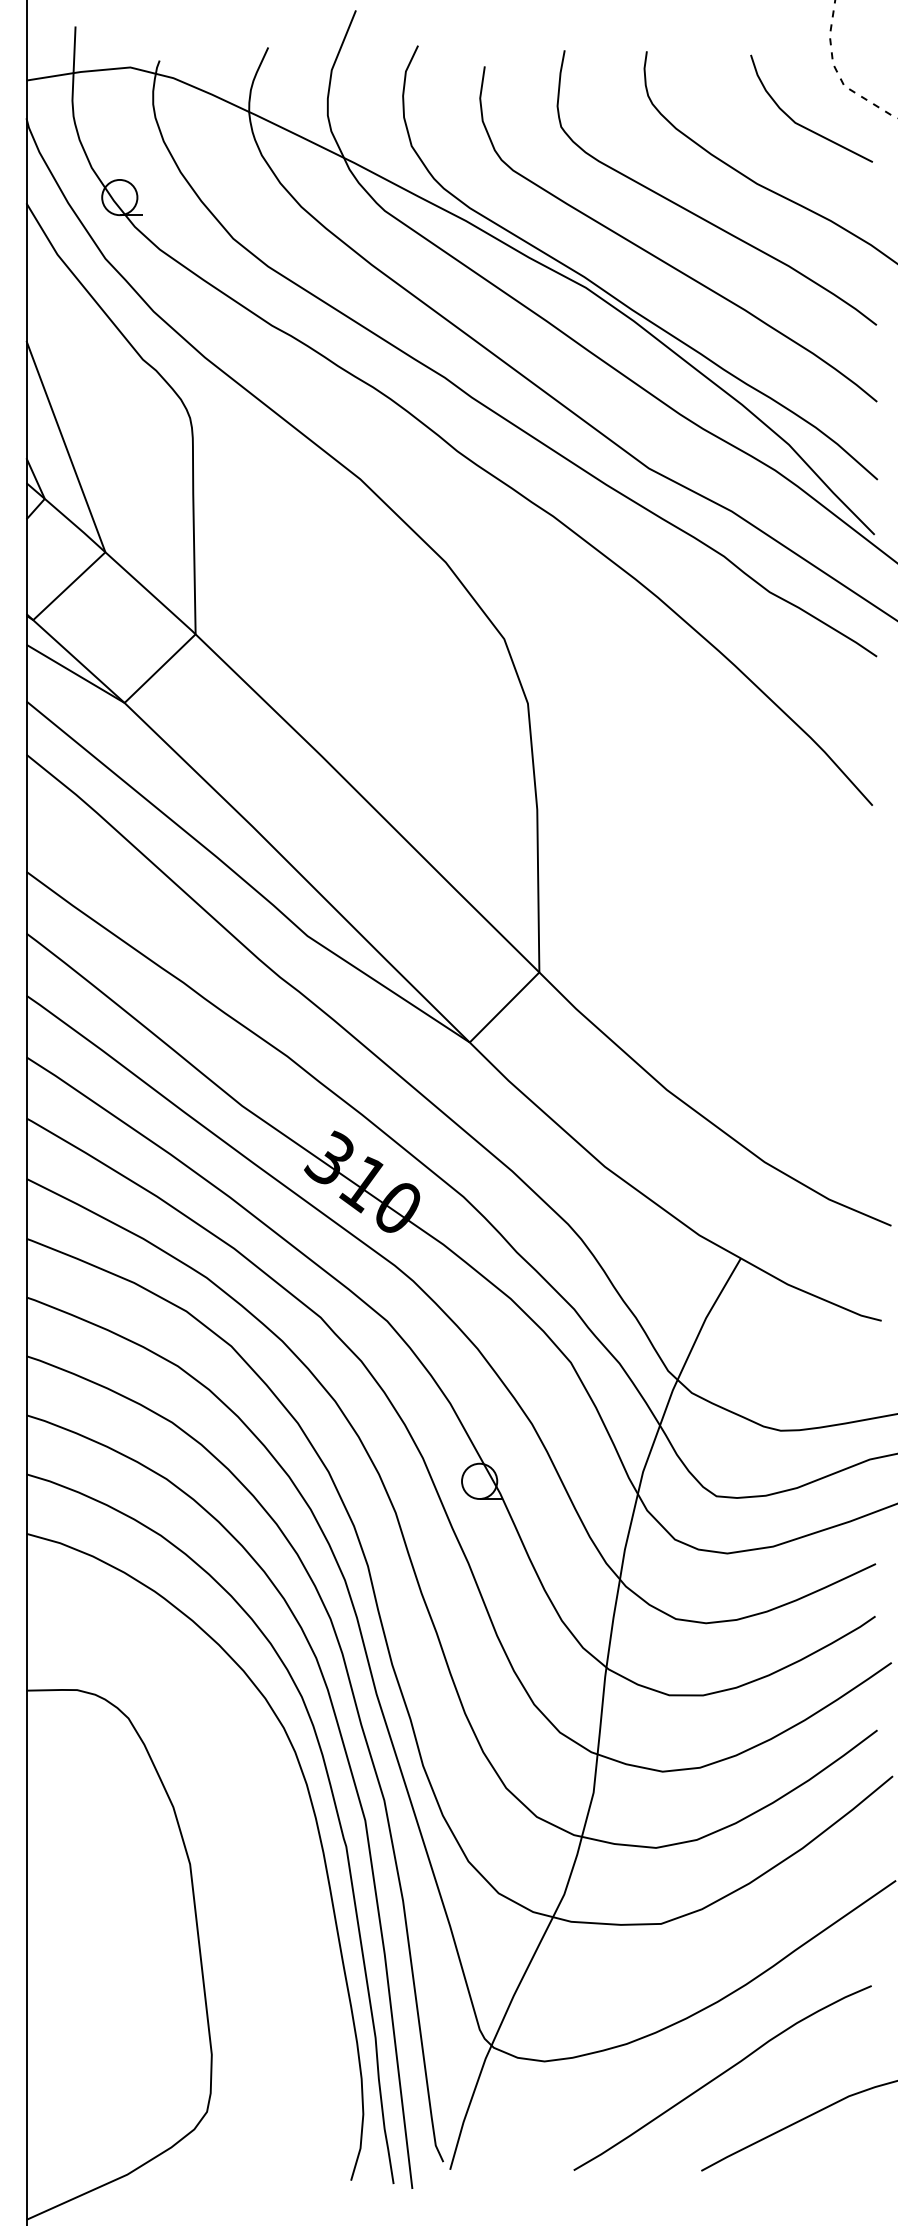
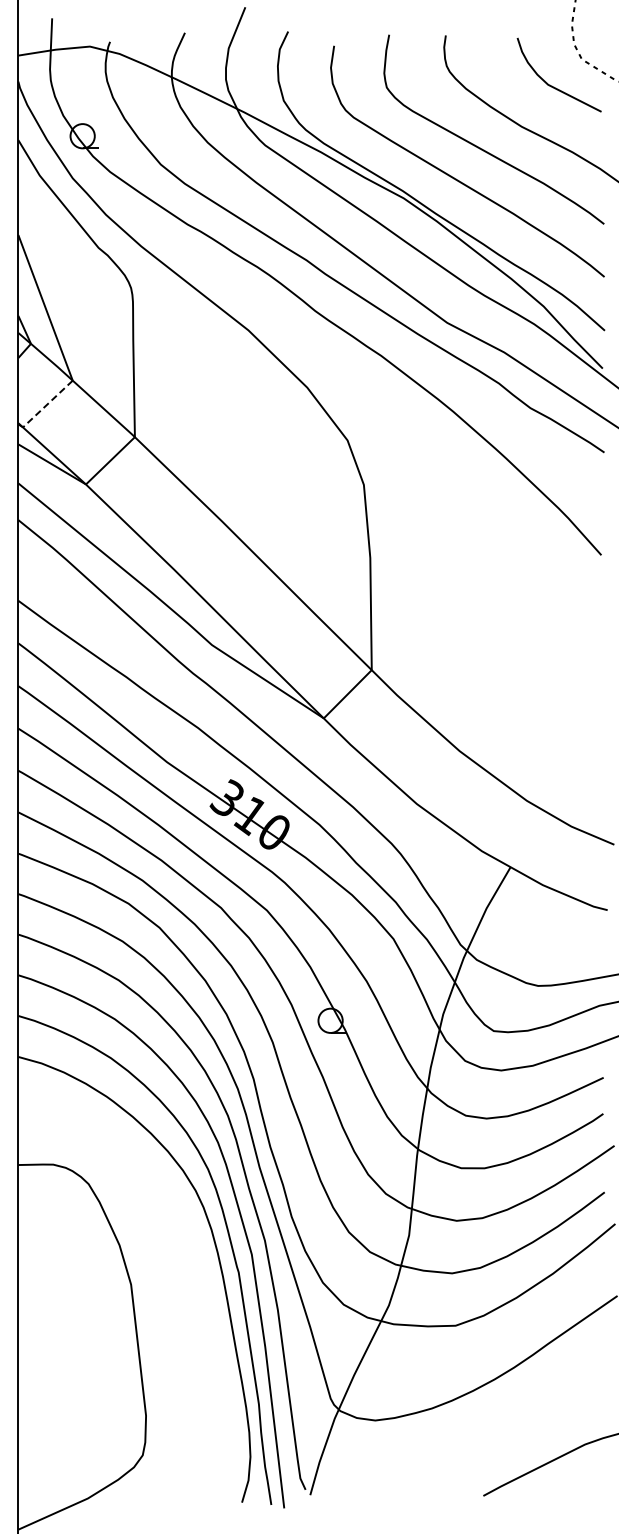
line: (68, 586) -> (47, 404), solid -> dashed
curve: (721, 2075) -> (497, 1430), removed

